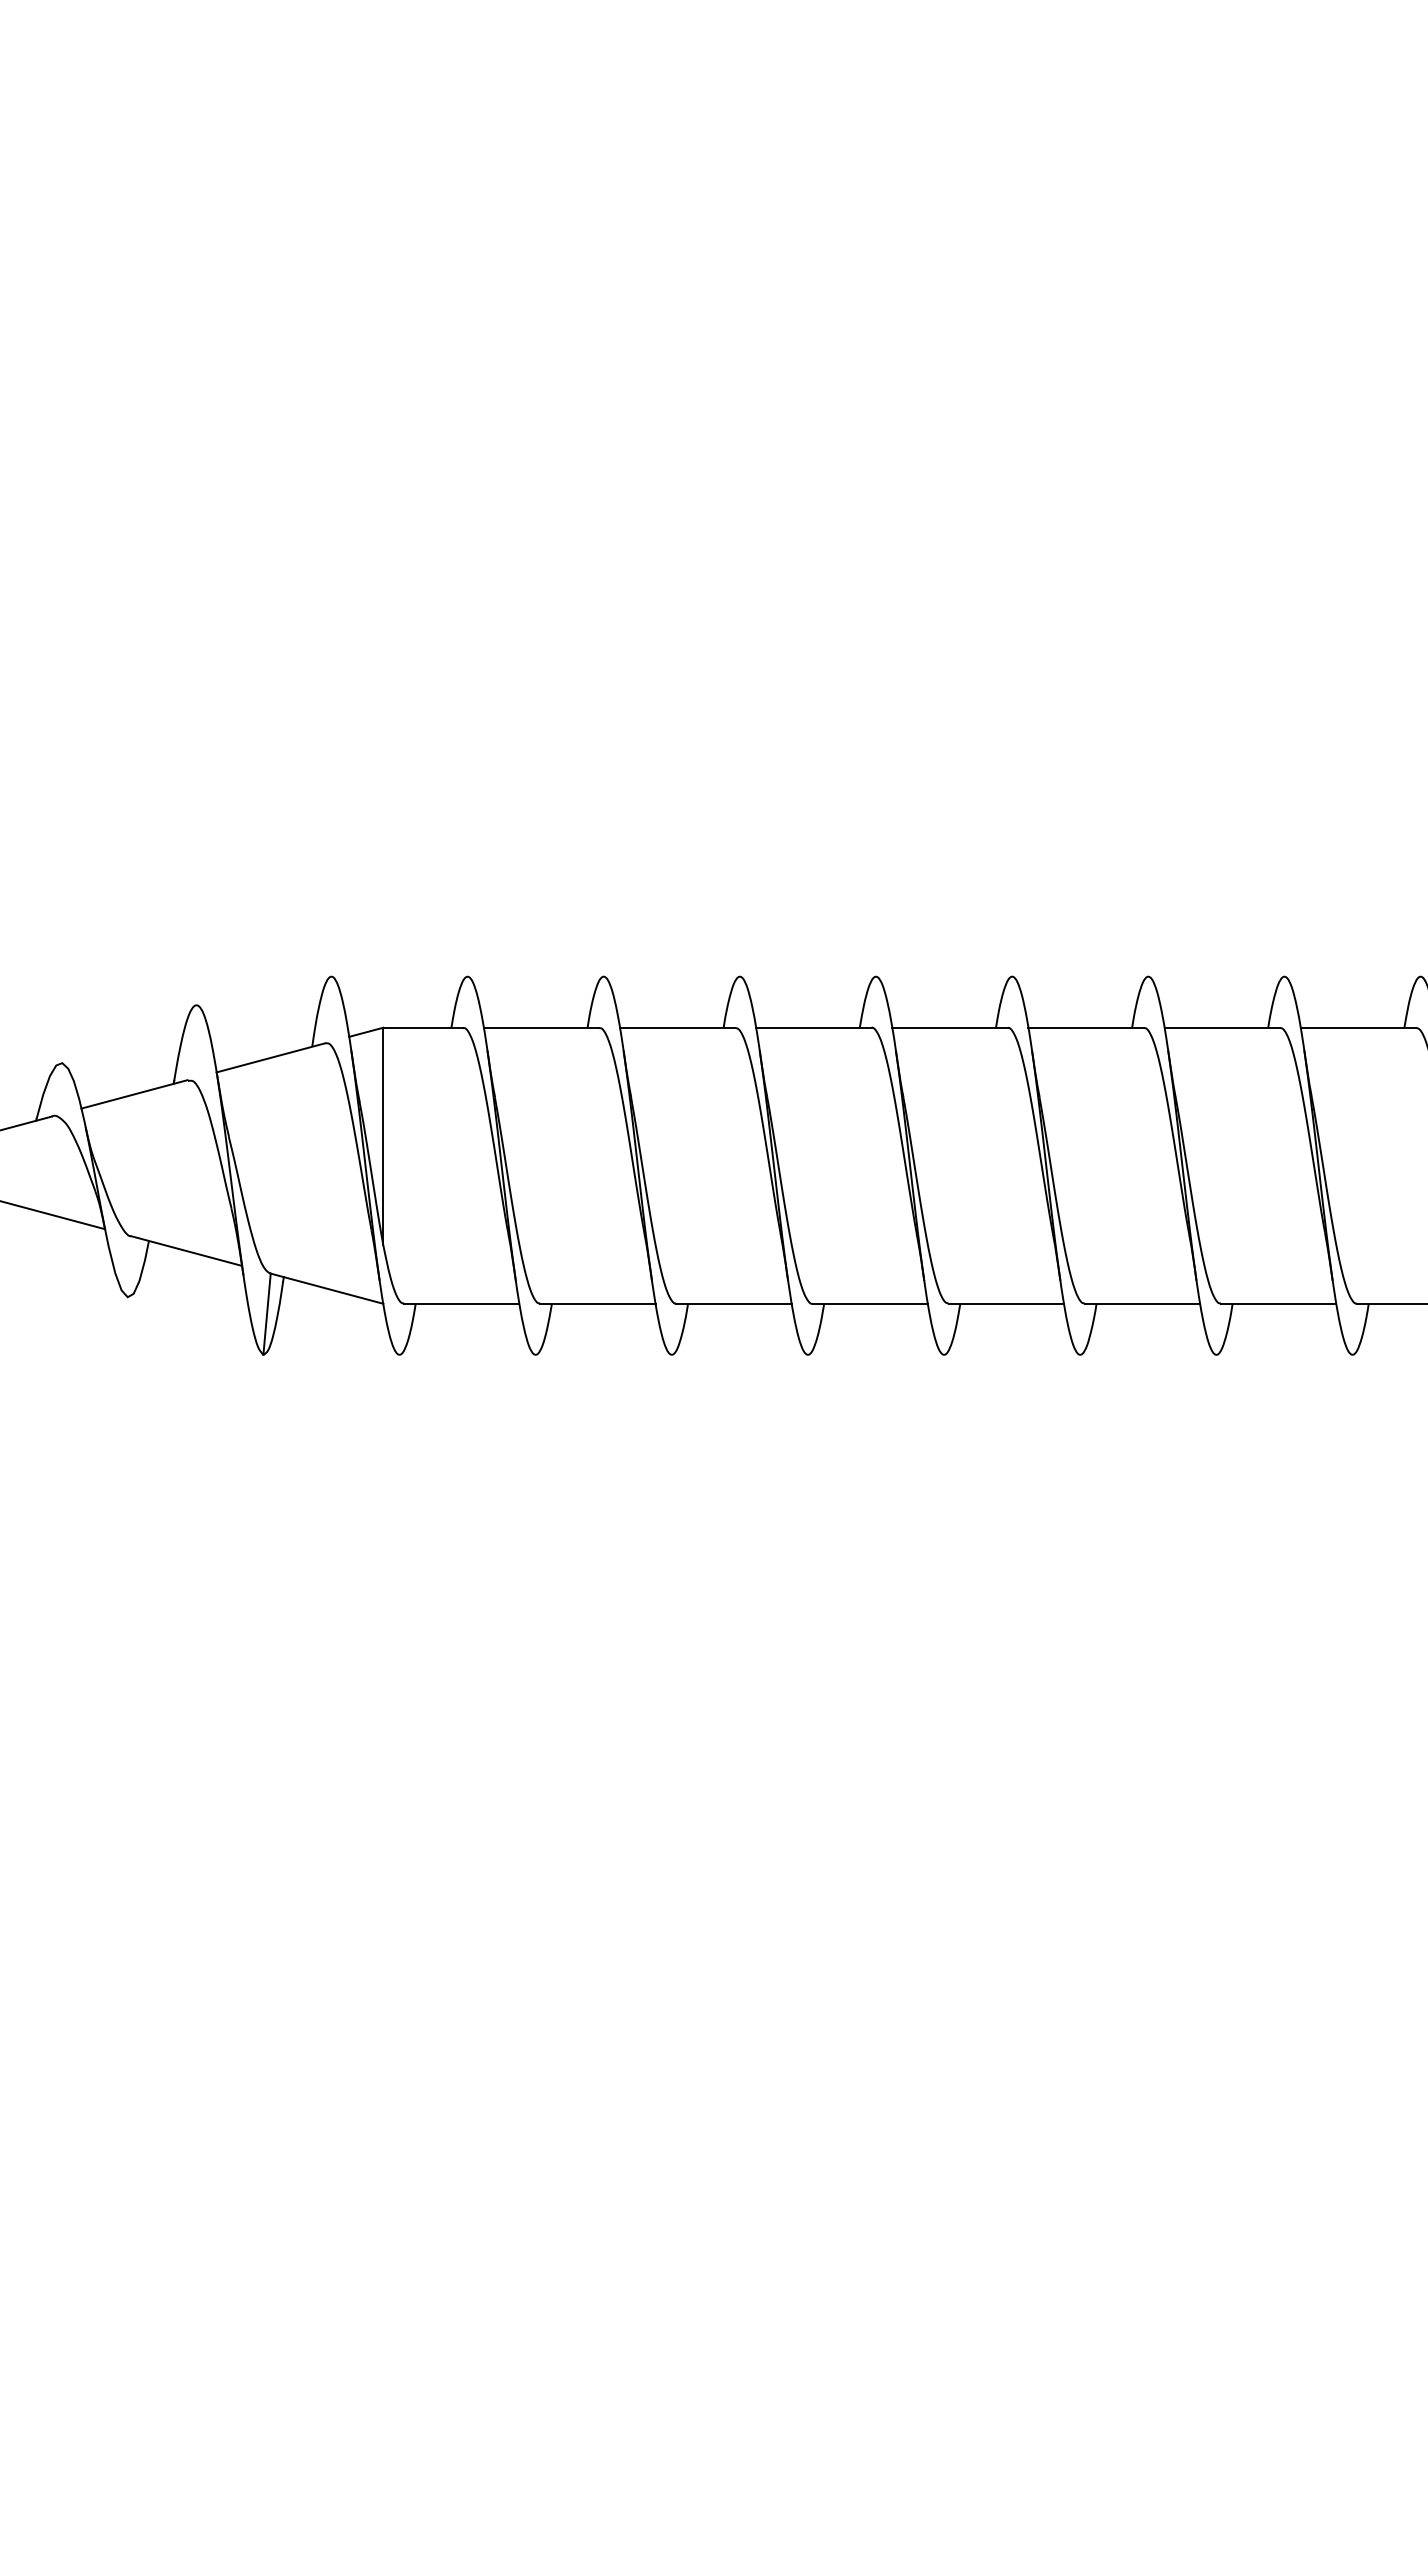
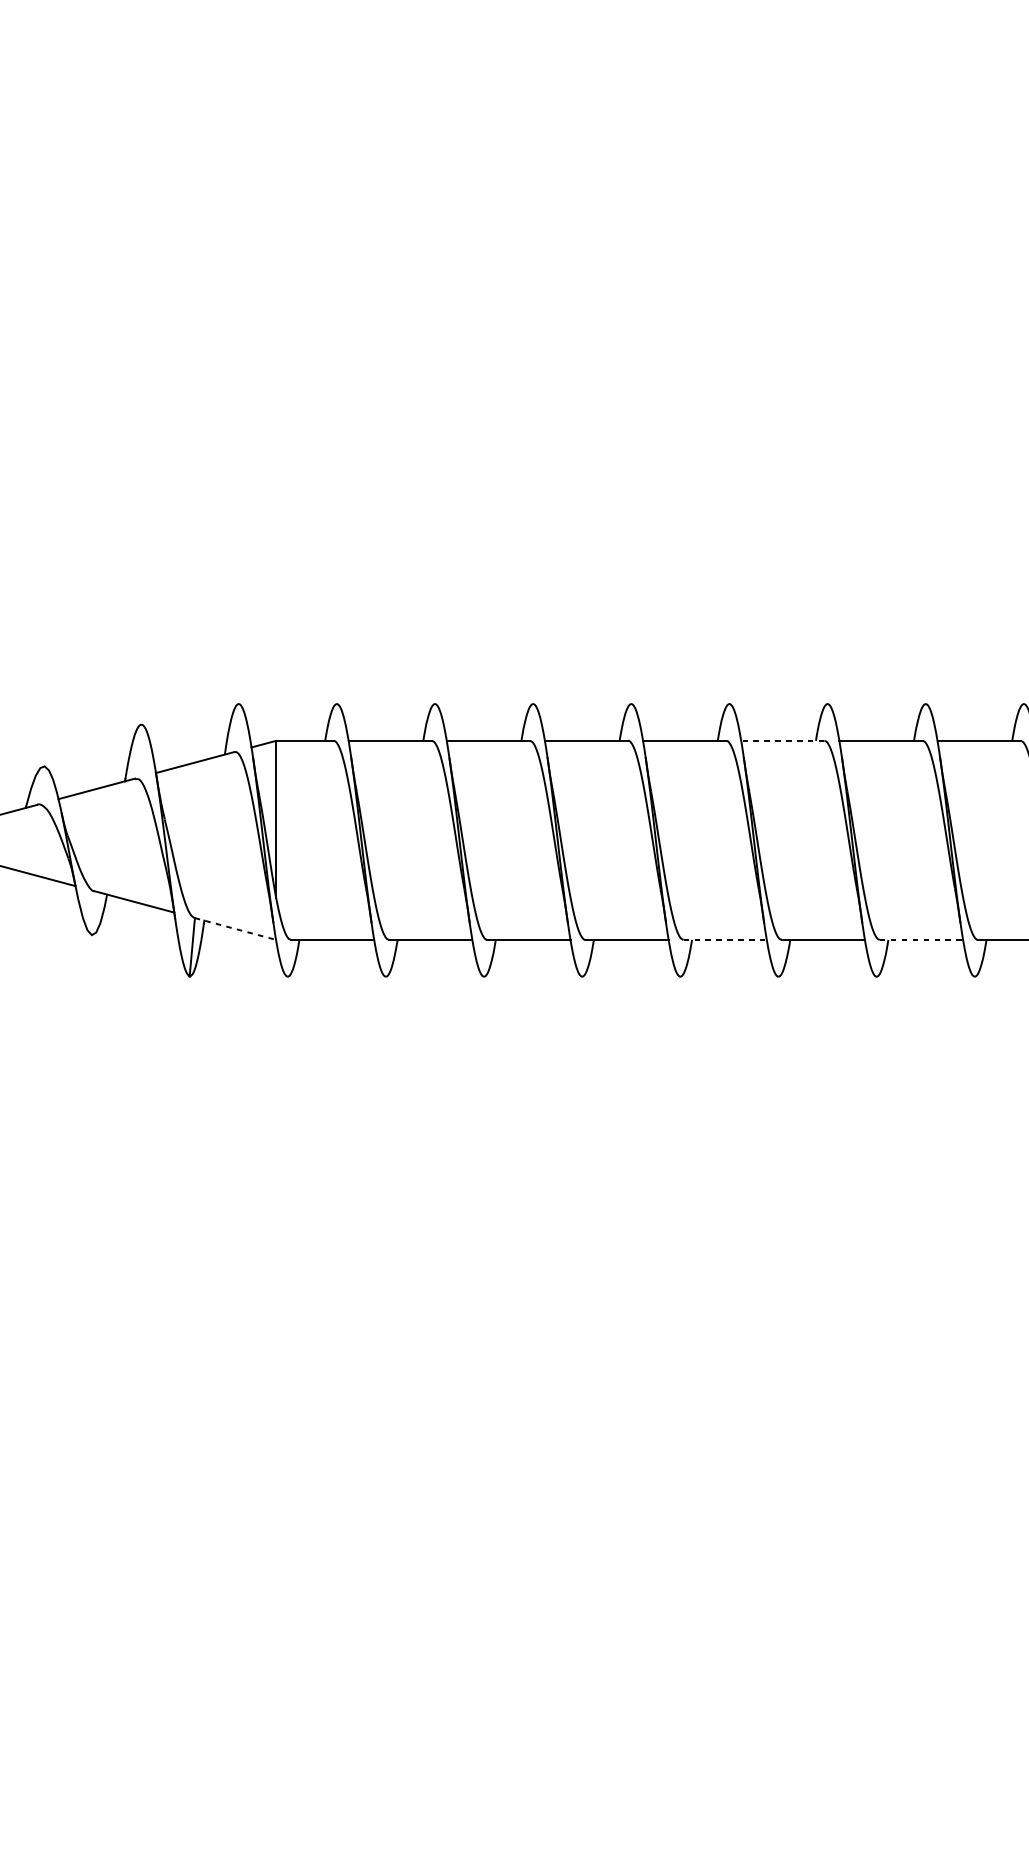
line: (1086, 1027) -> (783, 740), solid -> dashed
line: (327, 1288) -> (235, 928), solid -> dashed
line: (1006, 1303) -> (725, 939), solid -> dashed
line: (1278, 1303) -> (921, 939), solid -> dashed

